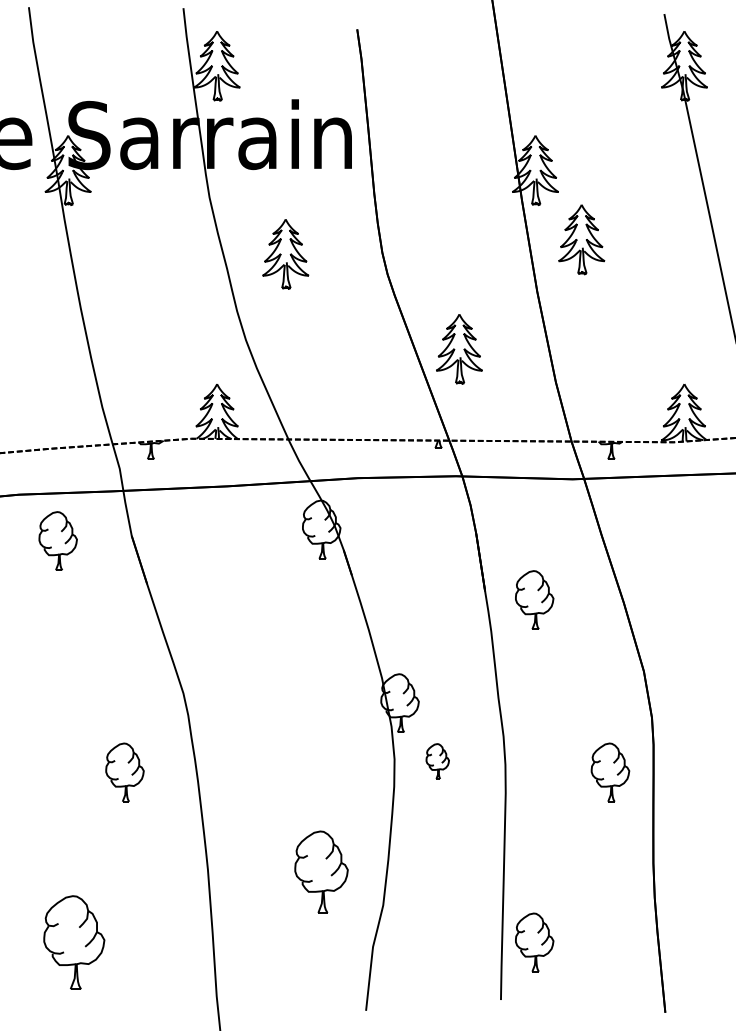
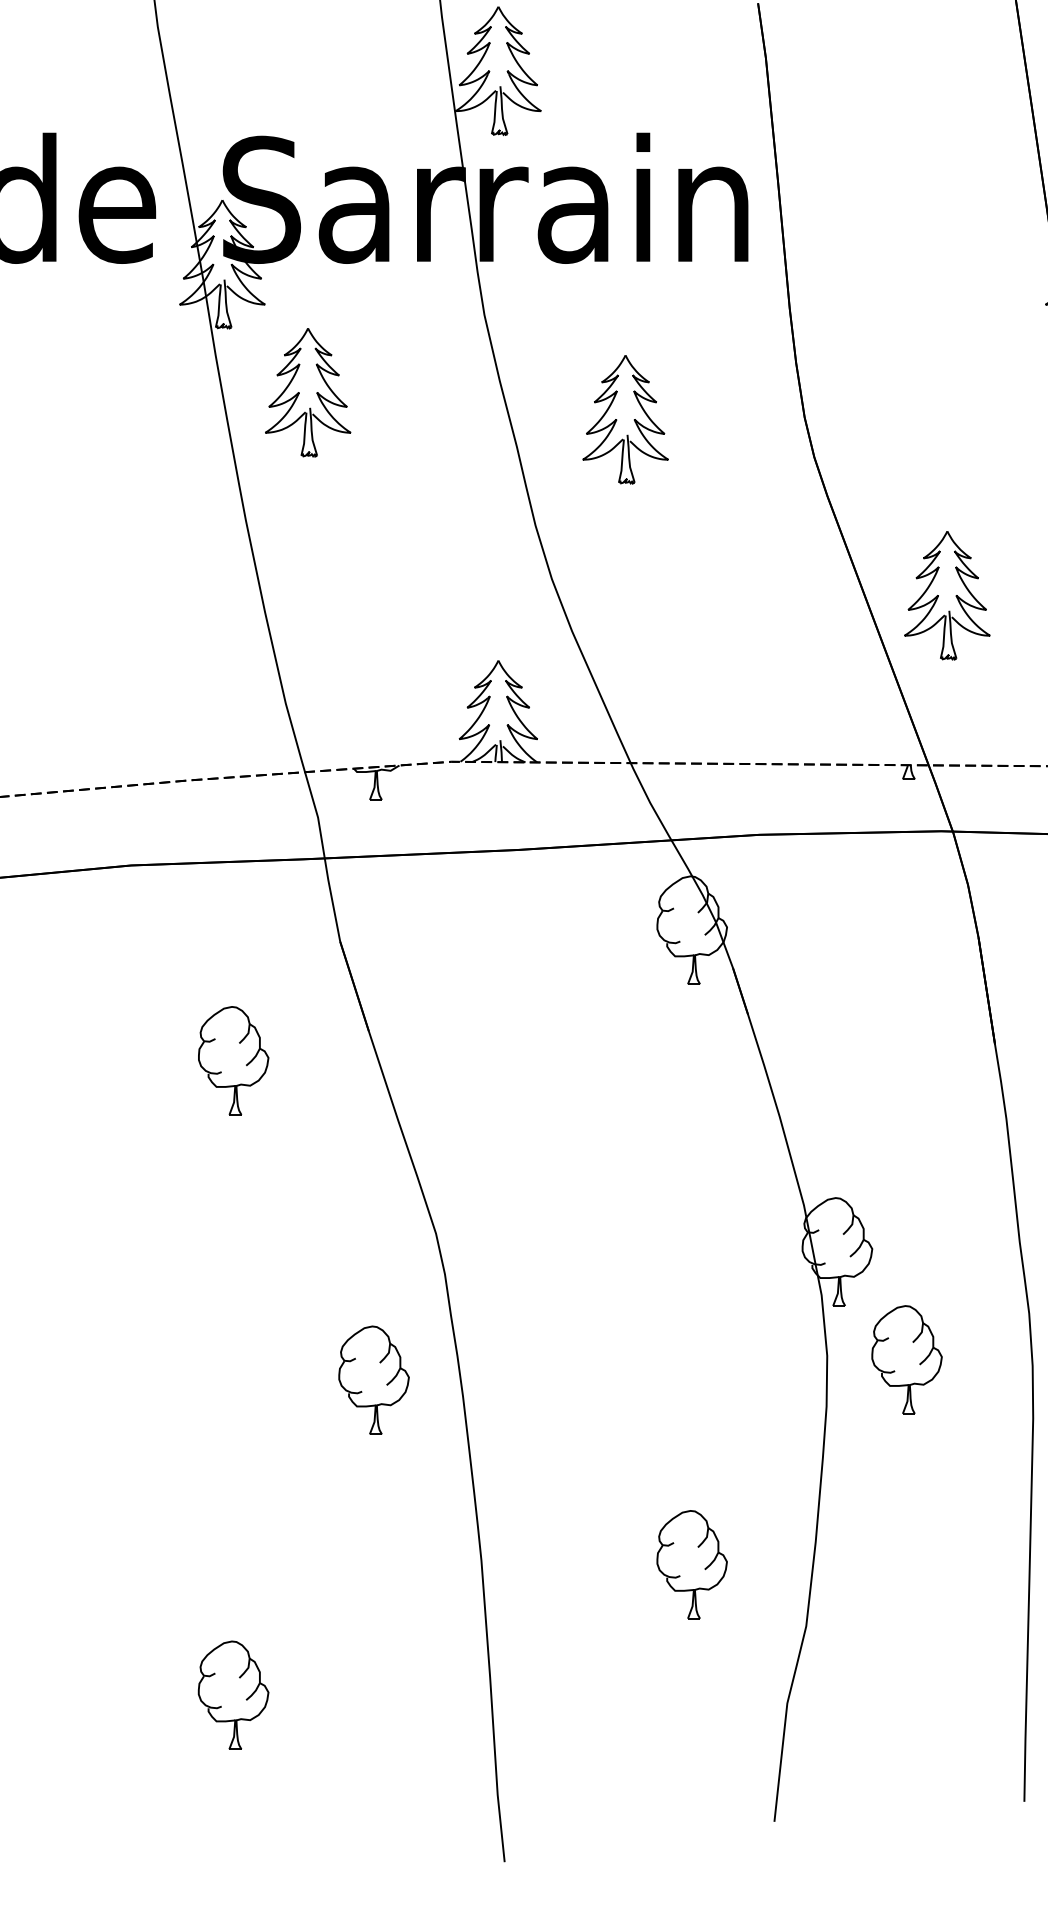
part: (114, 239) -> (308, 392), added
part: (57, 540) -> (232, 1059), moved
part: (437, 761) -> (906, 1359), size x1.67
part: (124, 772) -> (373, 1380), moved
part: (321, 871) -> (691, 1563), size x0.71
part: (73, 942) -> (232, 1695), size x0.62

